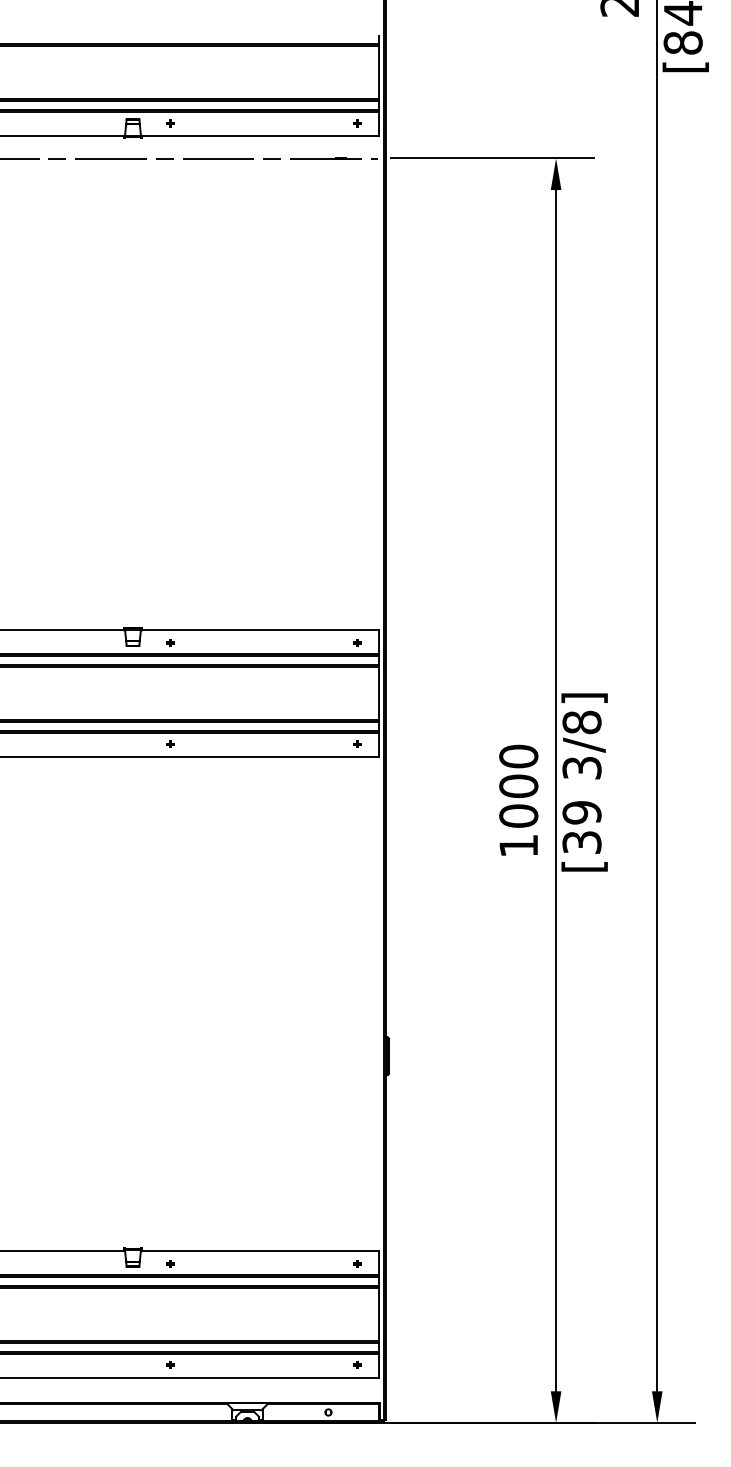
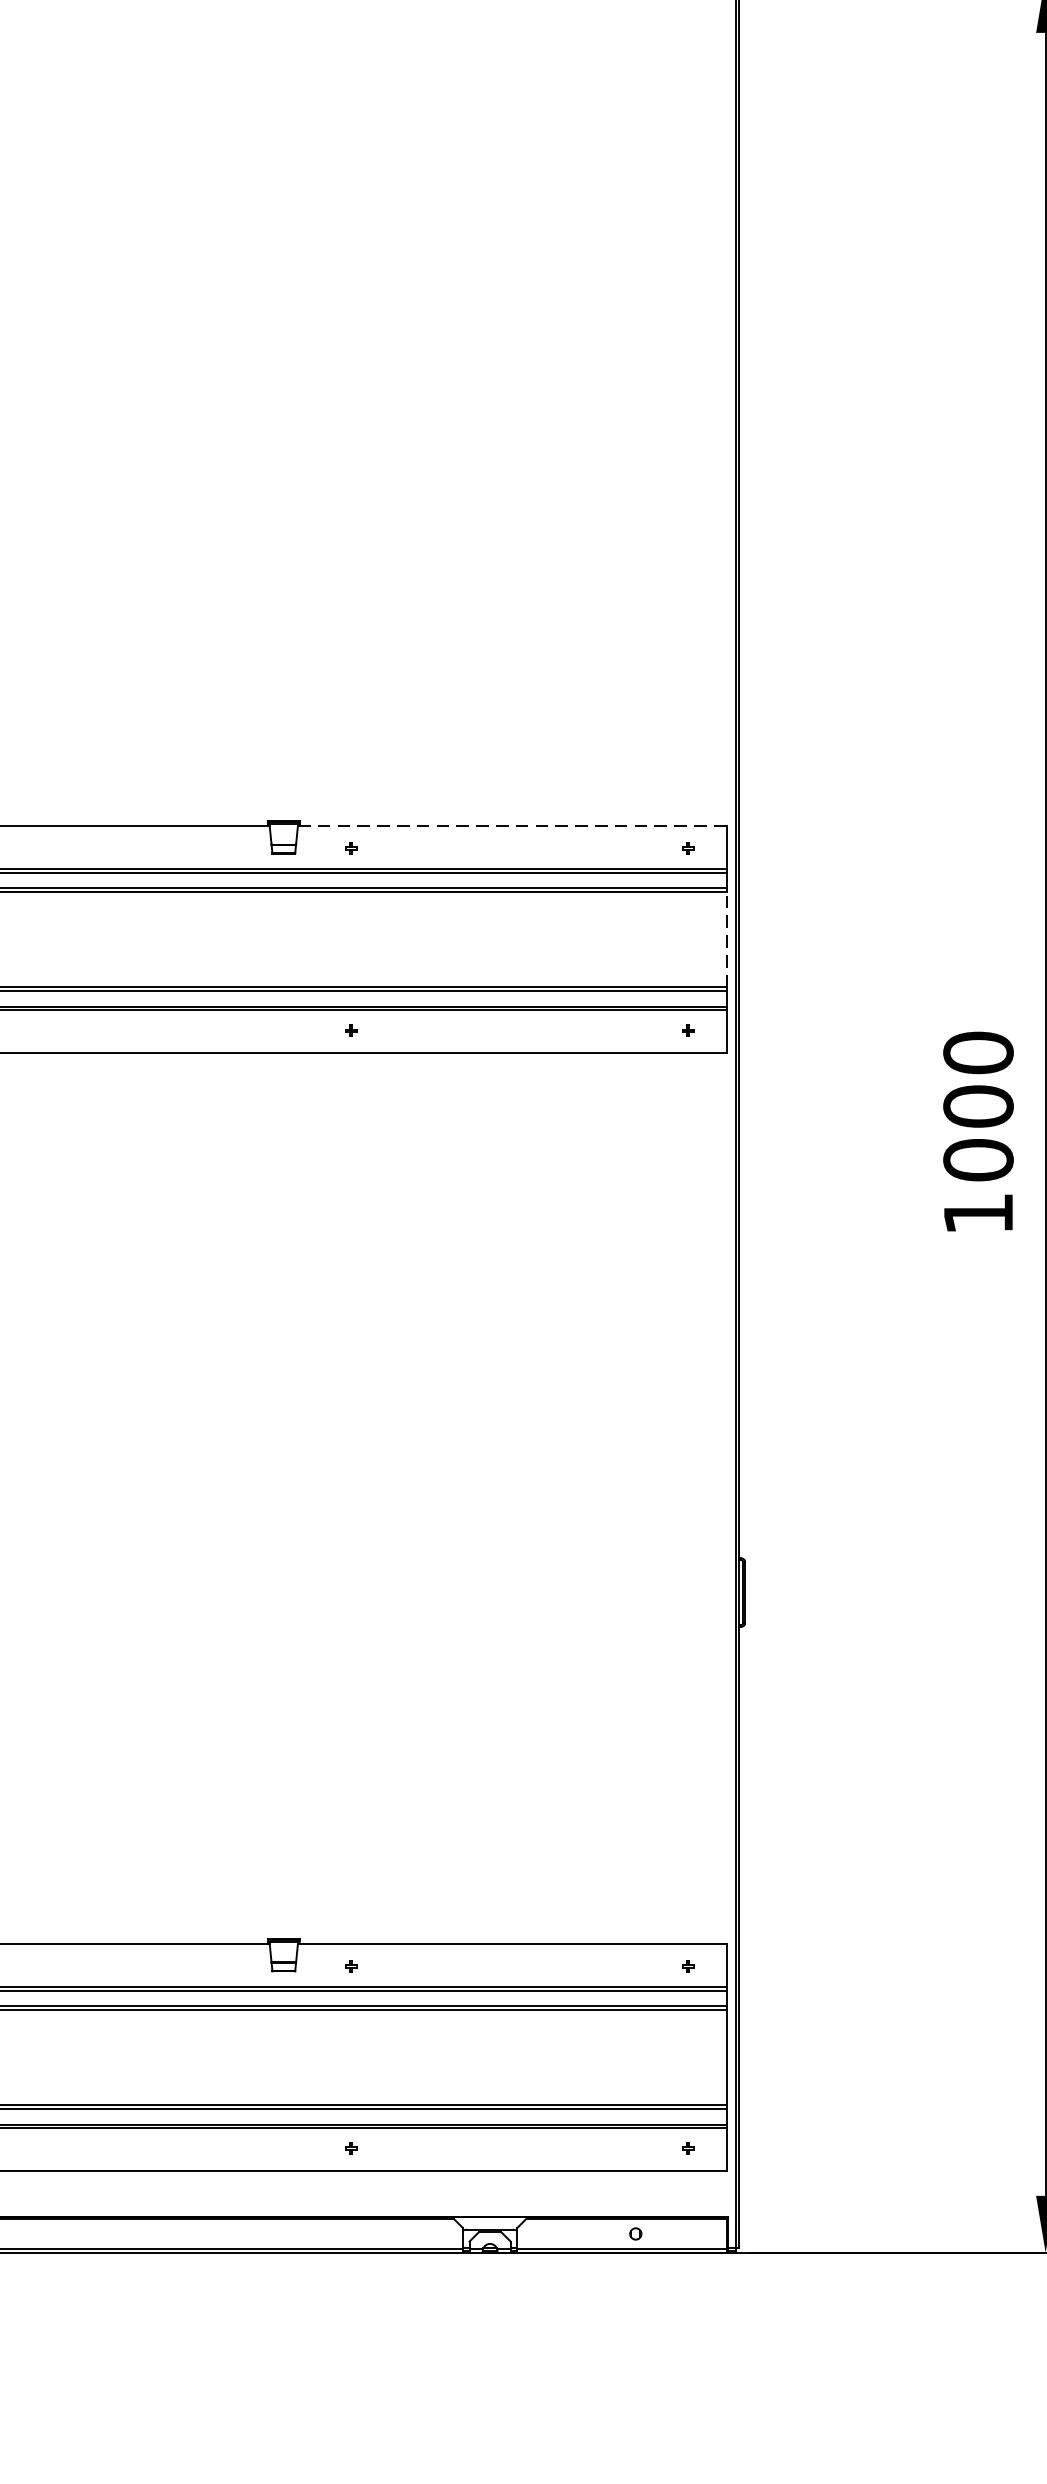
line: (260, 630) -> (513, 825), solid -> dashed
line: (379, 693) -> (727, 939), solid -> dashed

